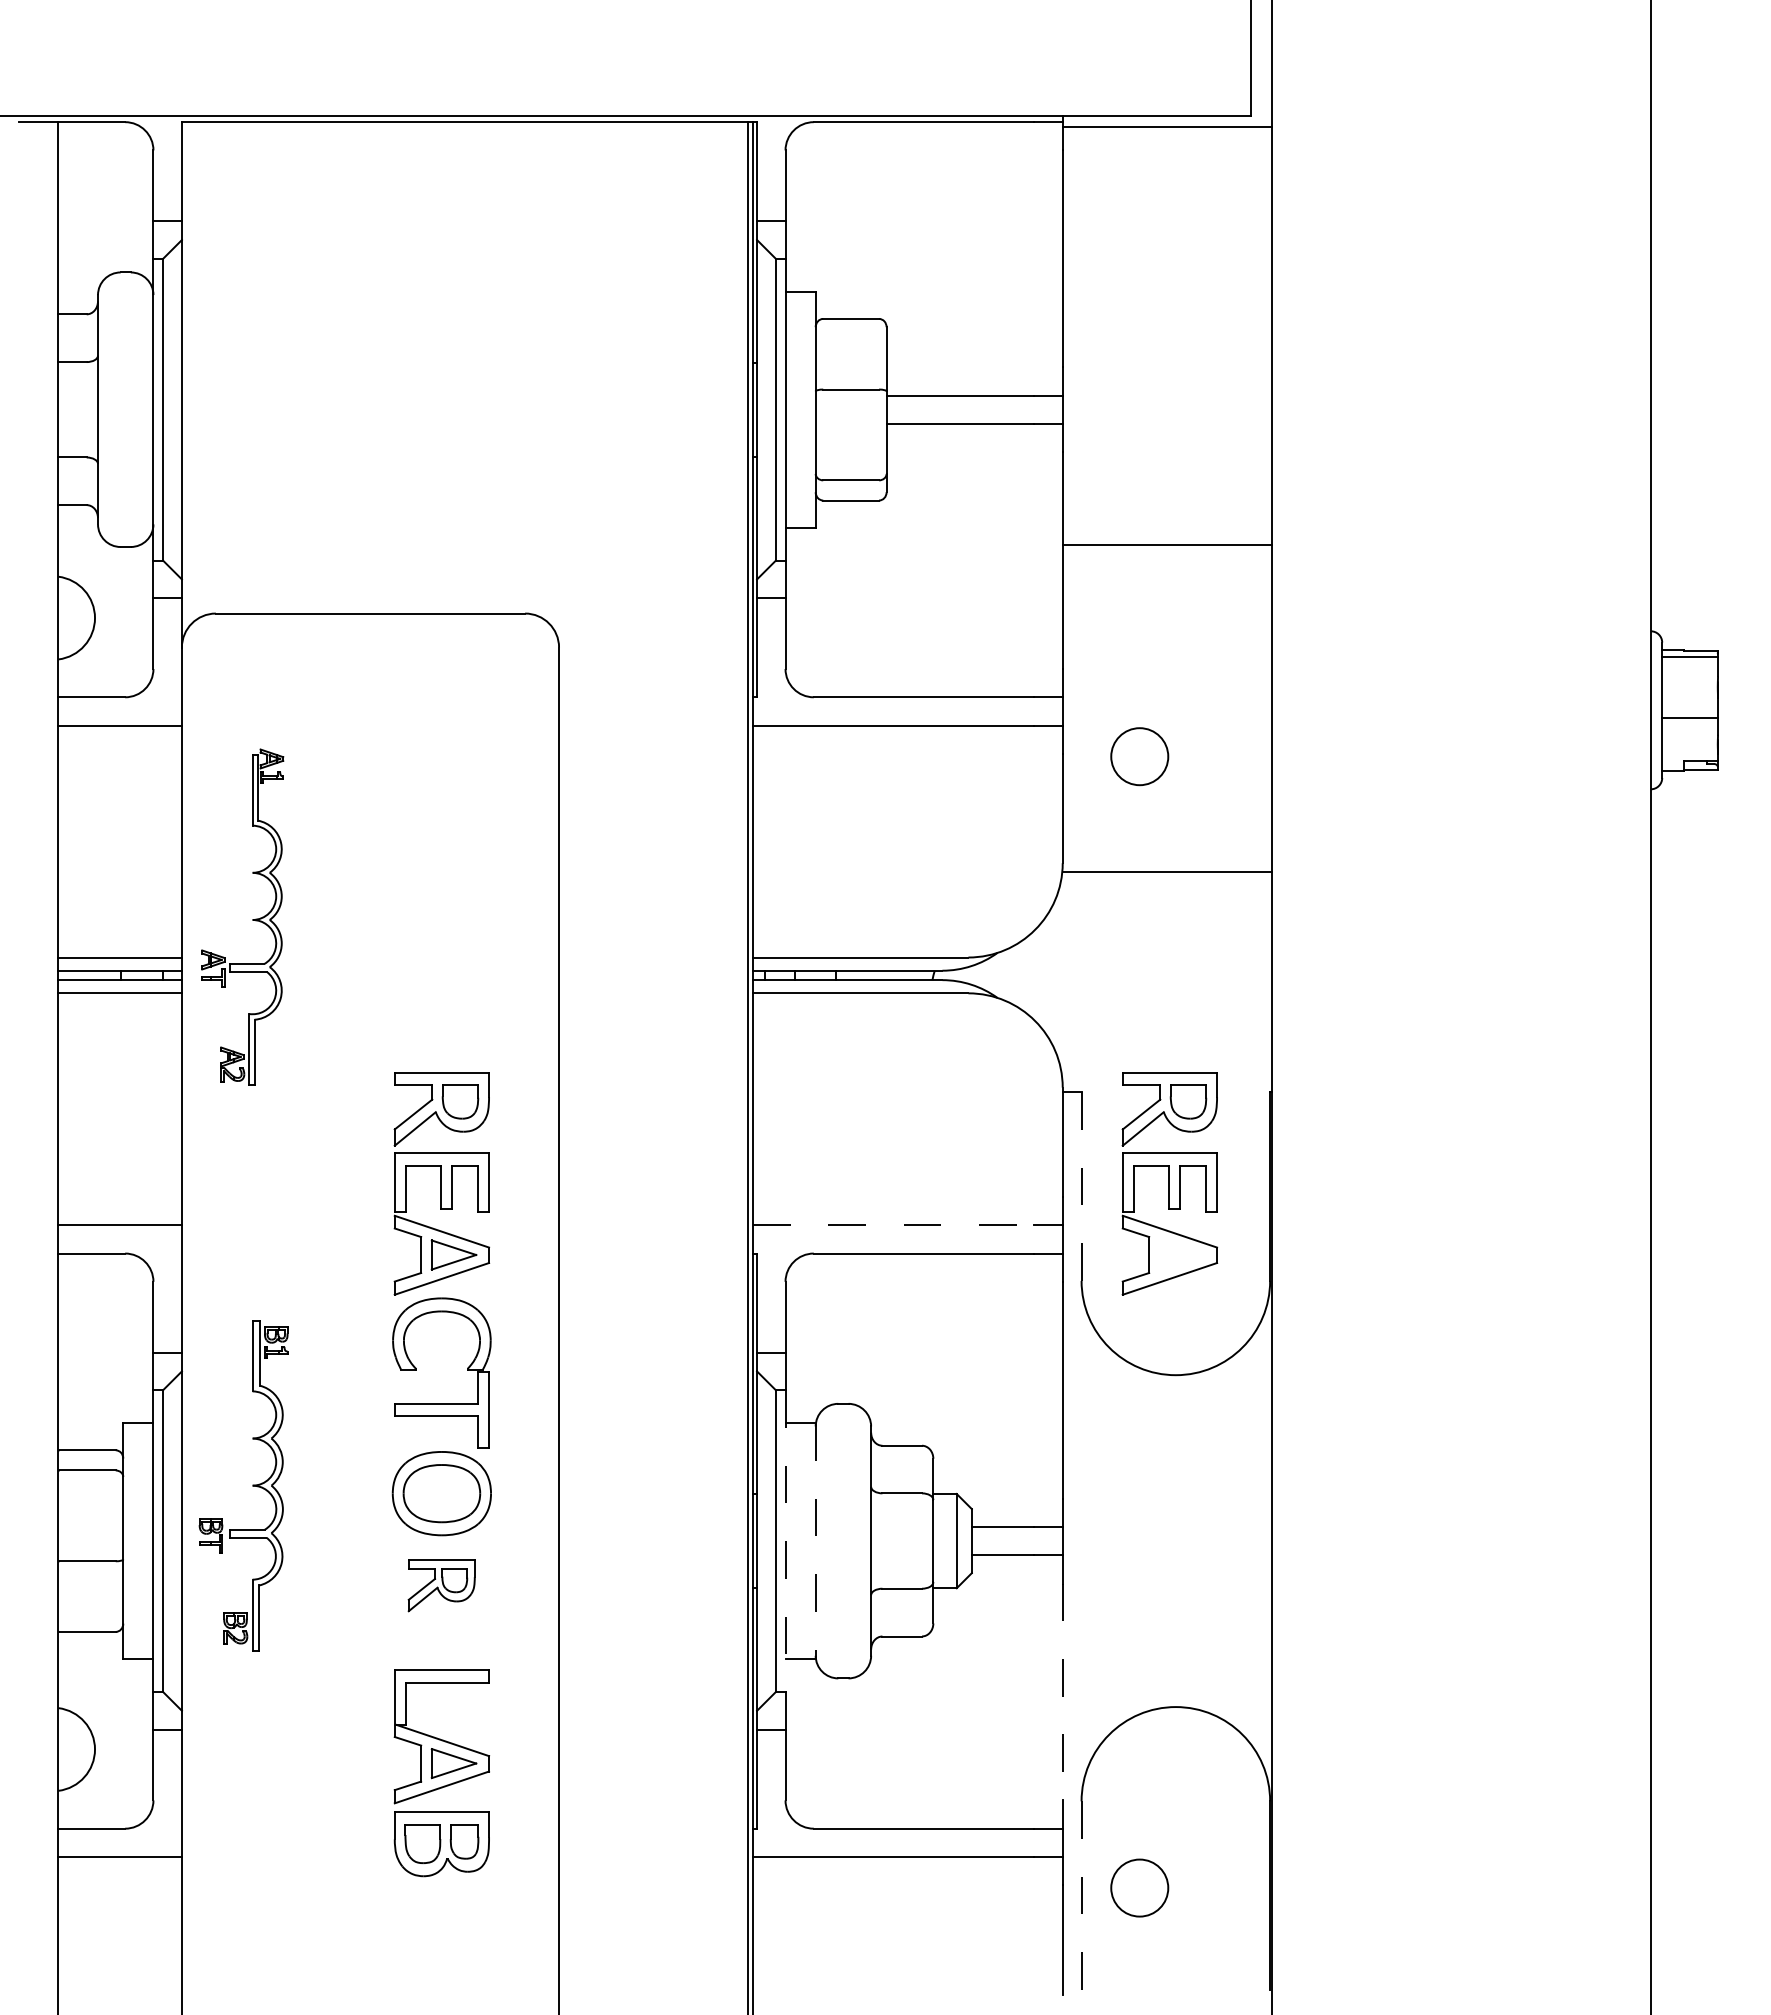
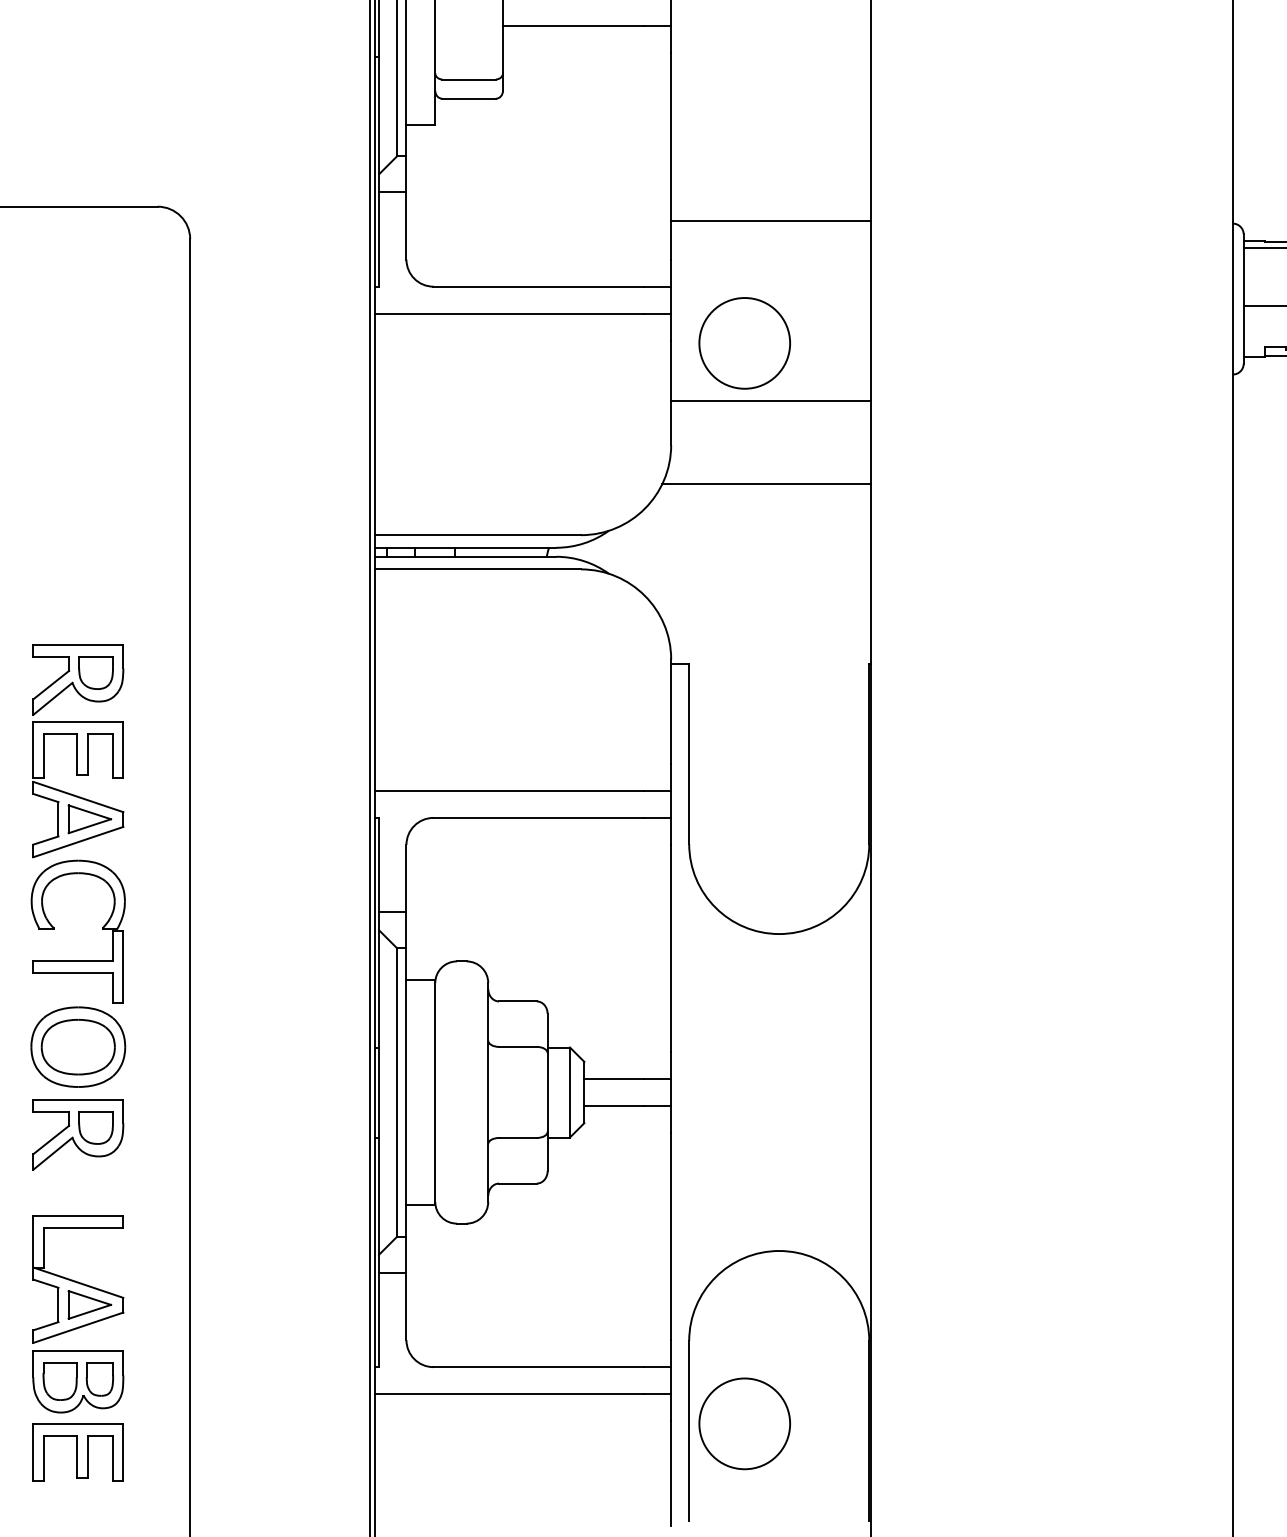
line: (1166, 545) -> (770, 220), moved
circle: (1139, 756) -> (744, 343), size x1.67
line: (1166, 872) -> (770, 401), moved
line: (1162, 903) -> (766, 483), added
part: (1169, 1183) -> (773, 750), removed
line: (1081, 1186) -> (689, 753), dashed -> solid
line: (893, 1225) -> (509, 791), dashed -> solid
line: (785, 1541) -> (406, 1092), dashed -> solid
line: (815, 1541) -> (435, 1092), dashed -> solid
part: (441, 1585) -> (77, 1134), size x1.43
line: (1062, 1692) -> (670, 1237), dashed -> solid
circle: (1139, 1887) -> (744, 1423), size x1.67
line: (1081, 1895) -> (689, 1430), dashed -> solid
part: (441, 1918) -> (77, 1452), added

